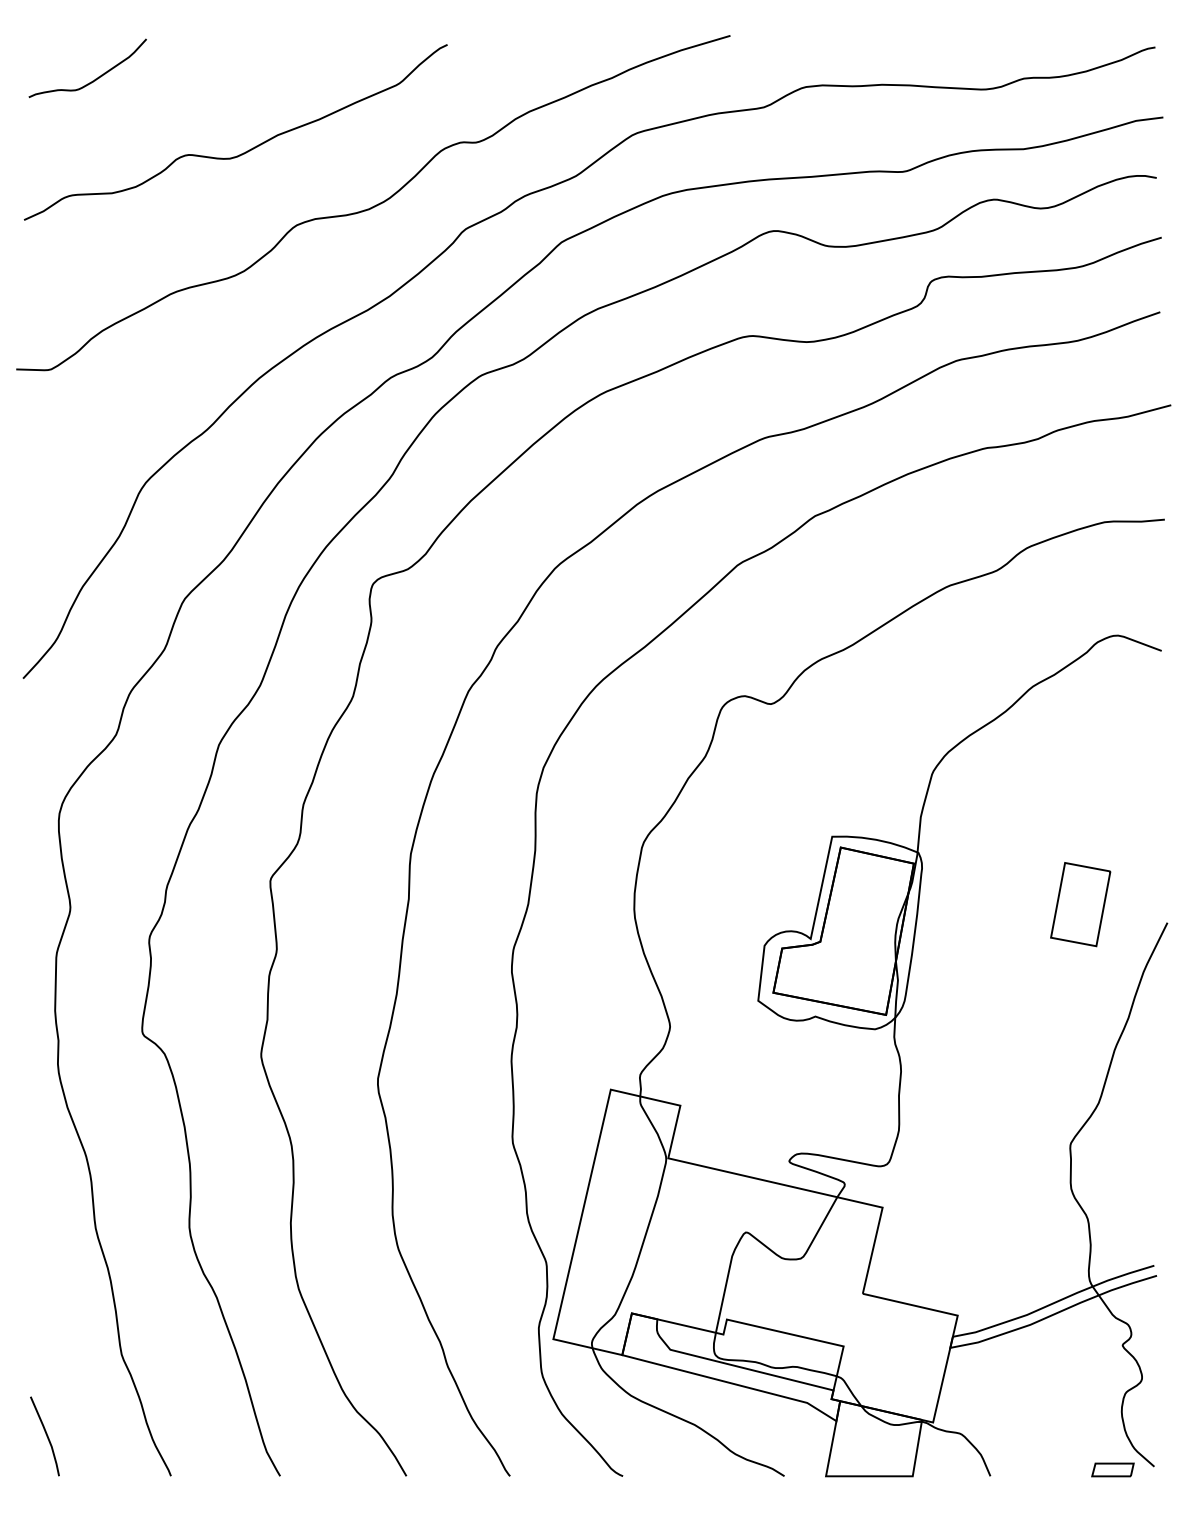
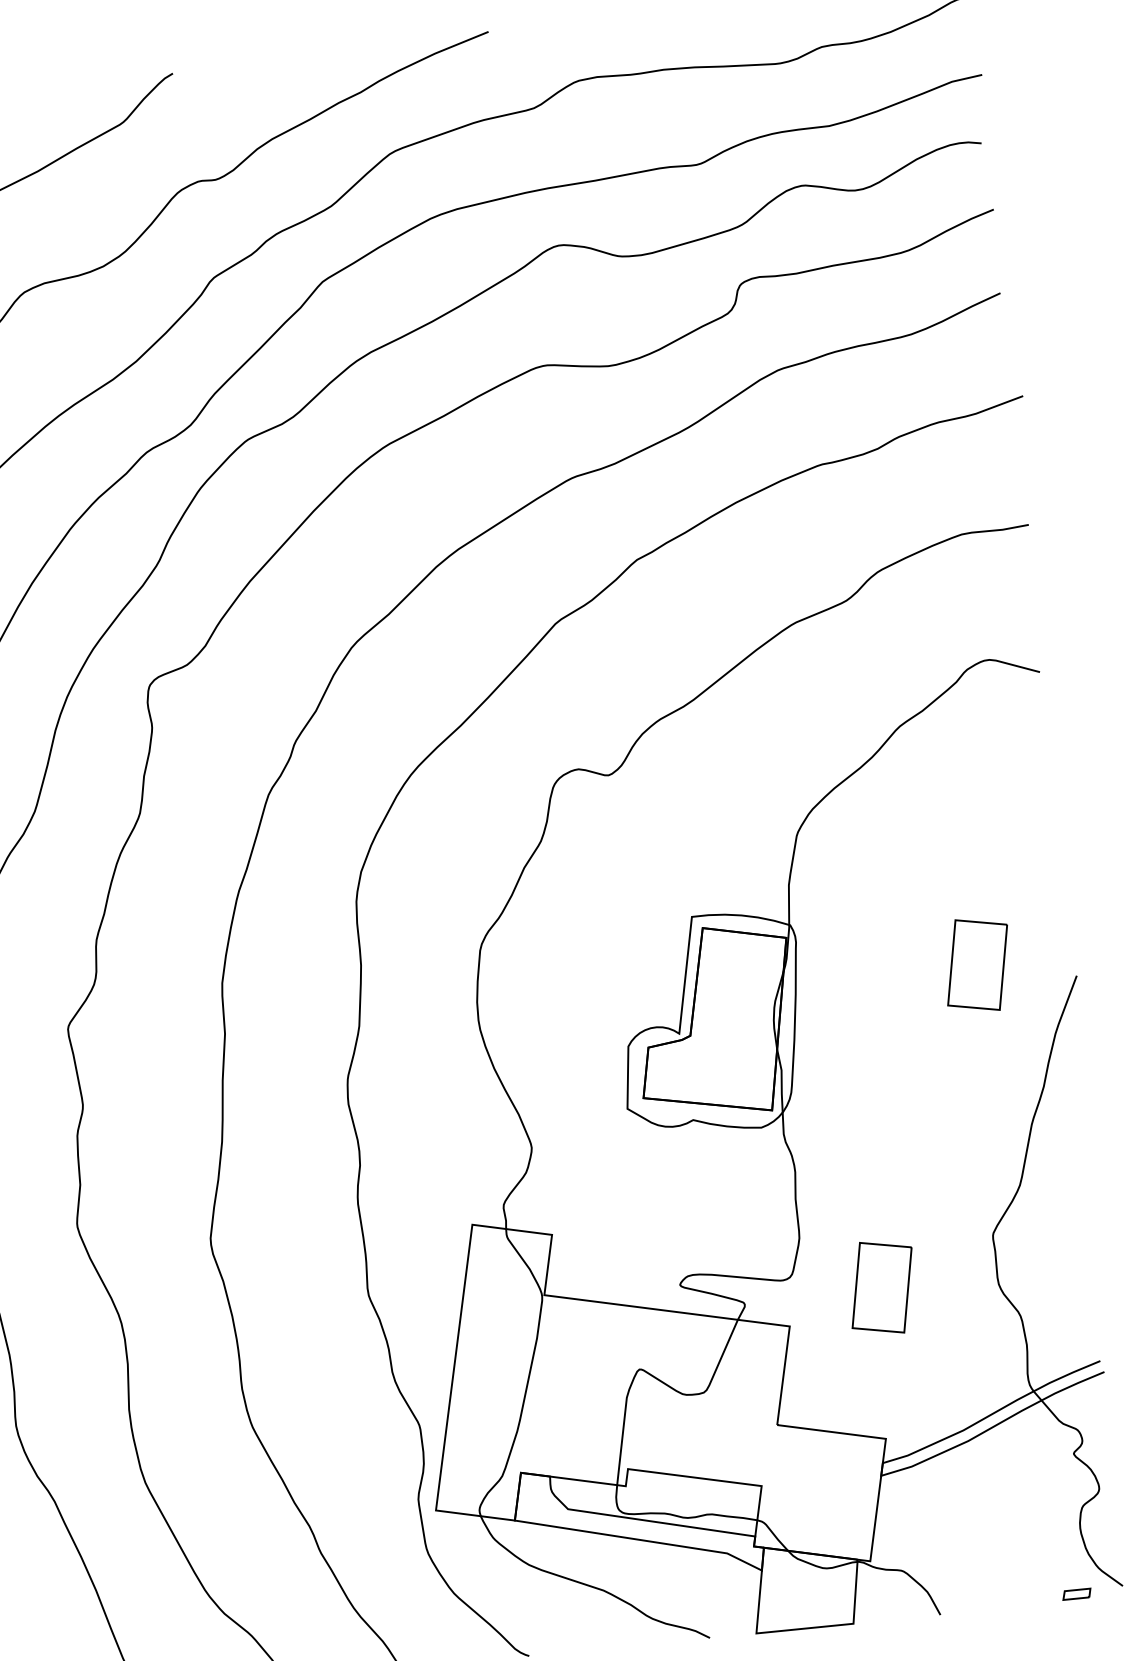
part: (967, 1181) -> (881, 1287), added
part: (1112, 1469) -> (1076, 1593), size x0.6

